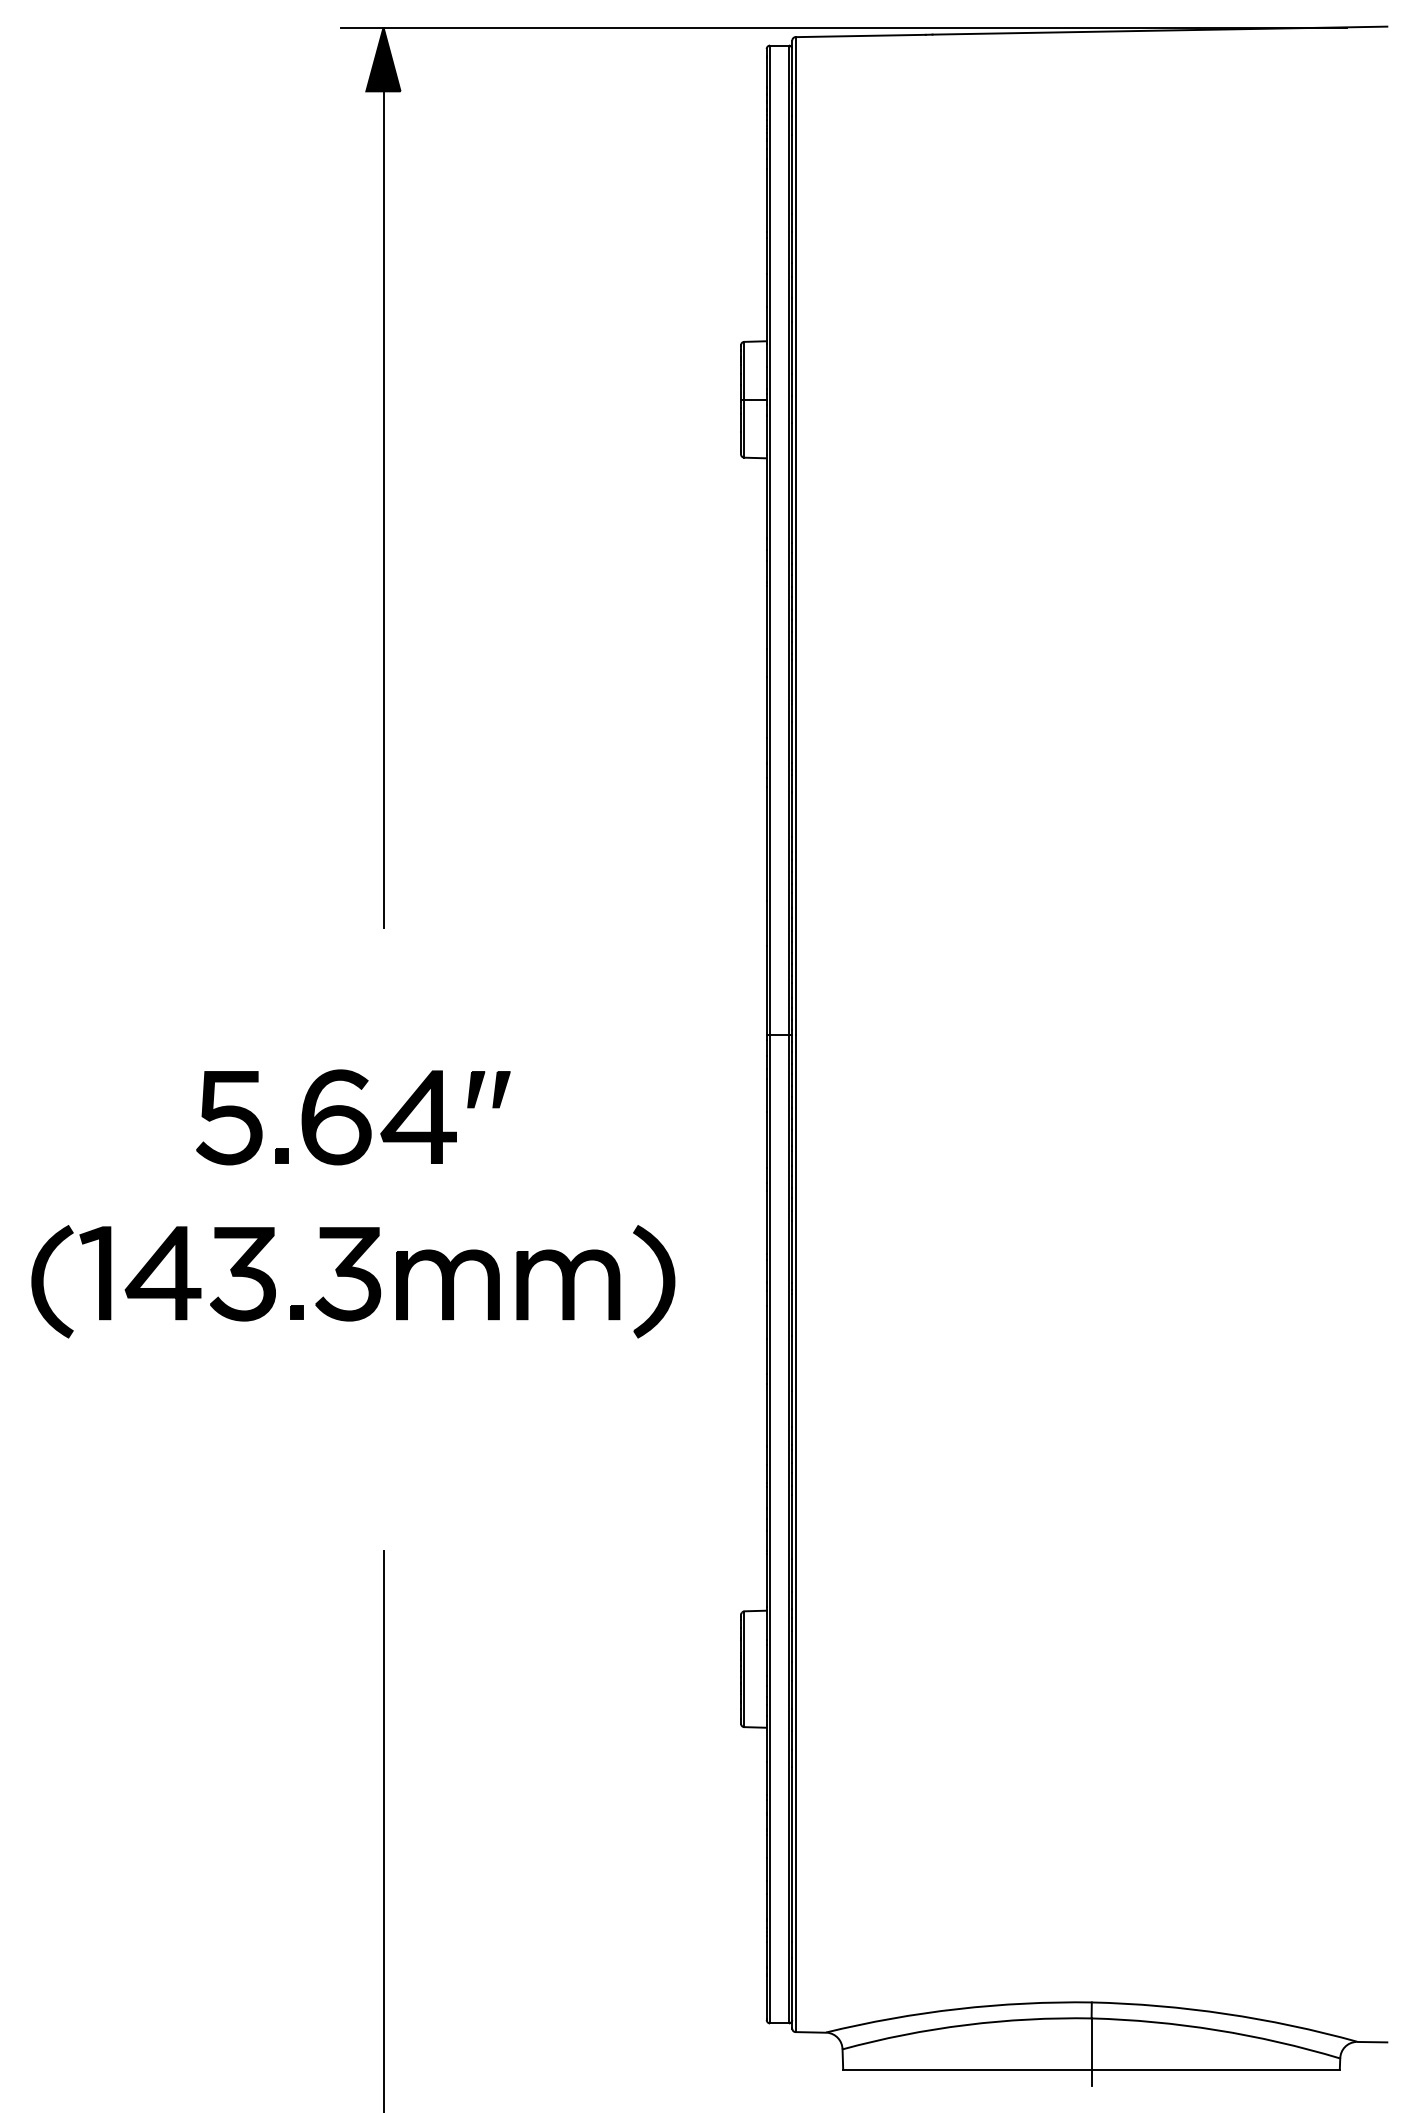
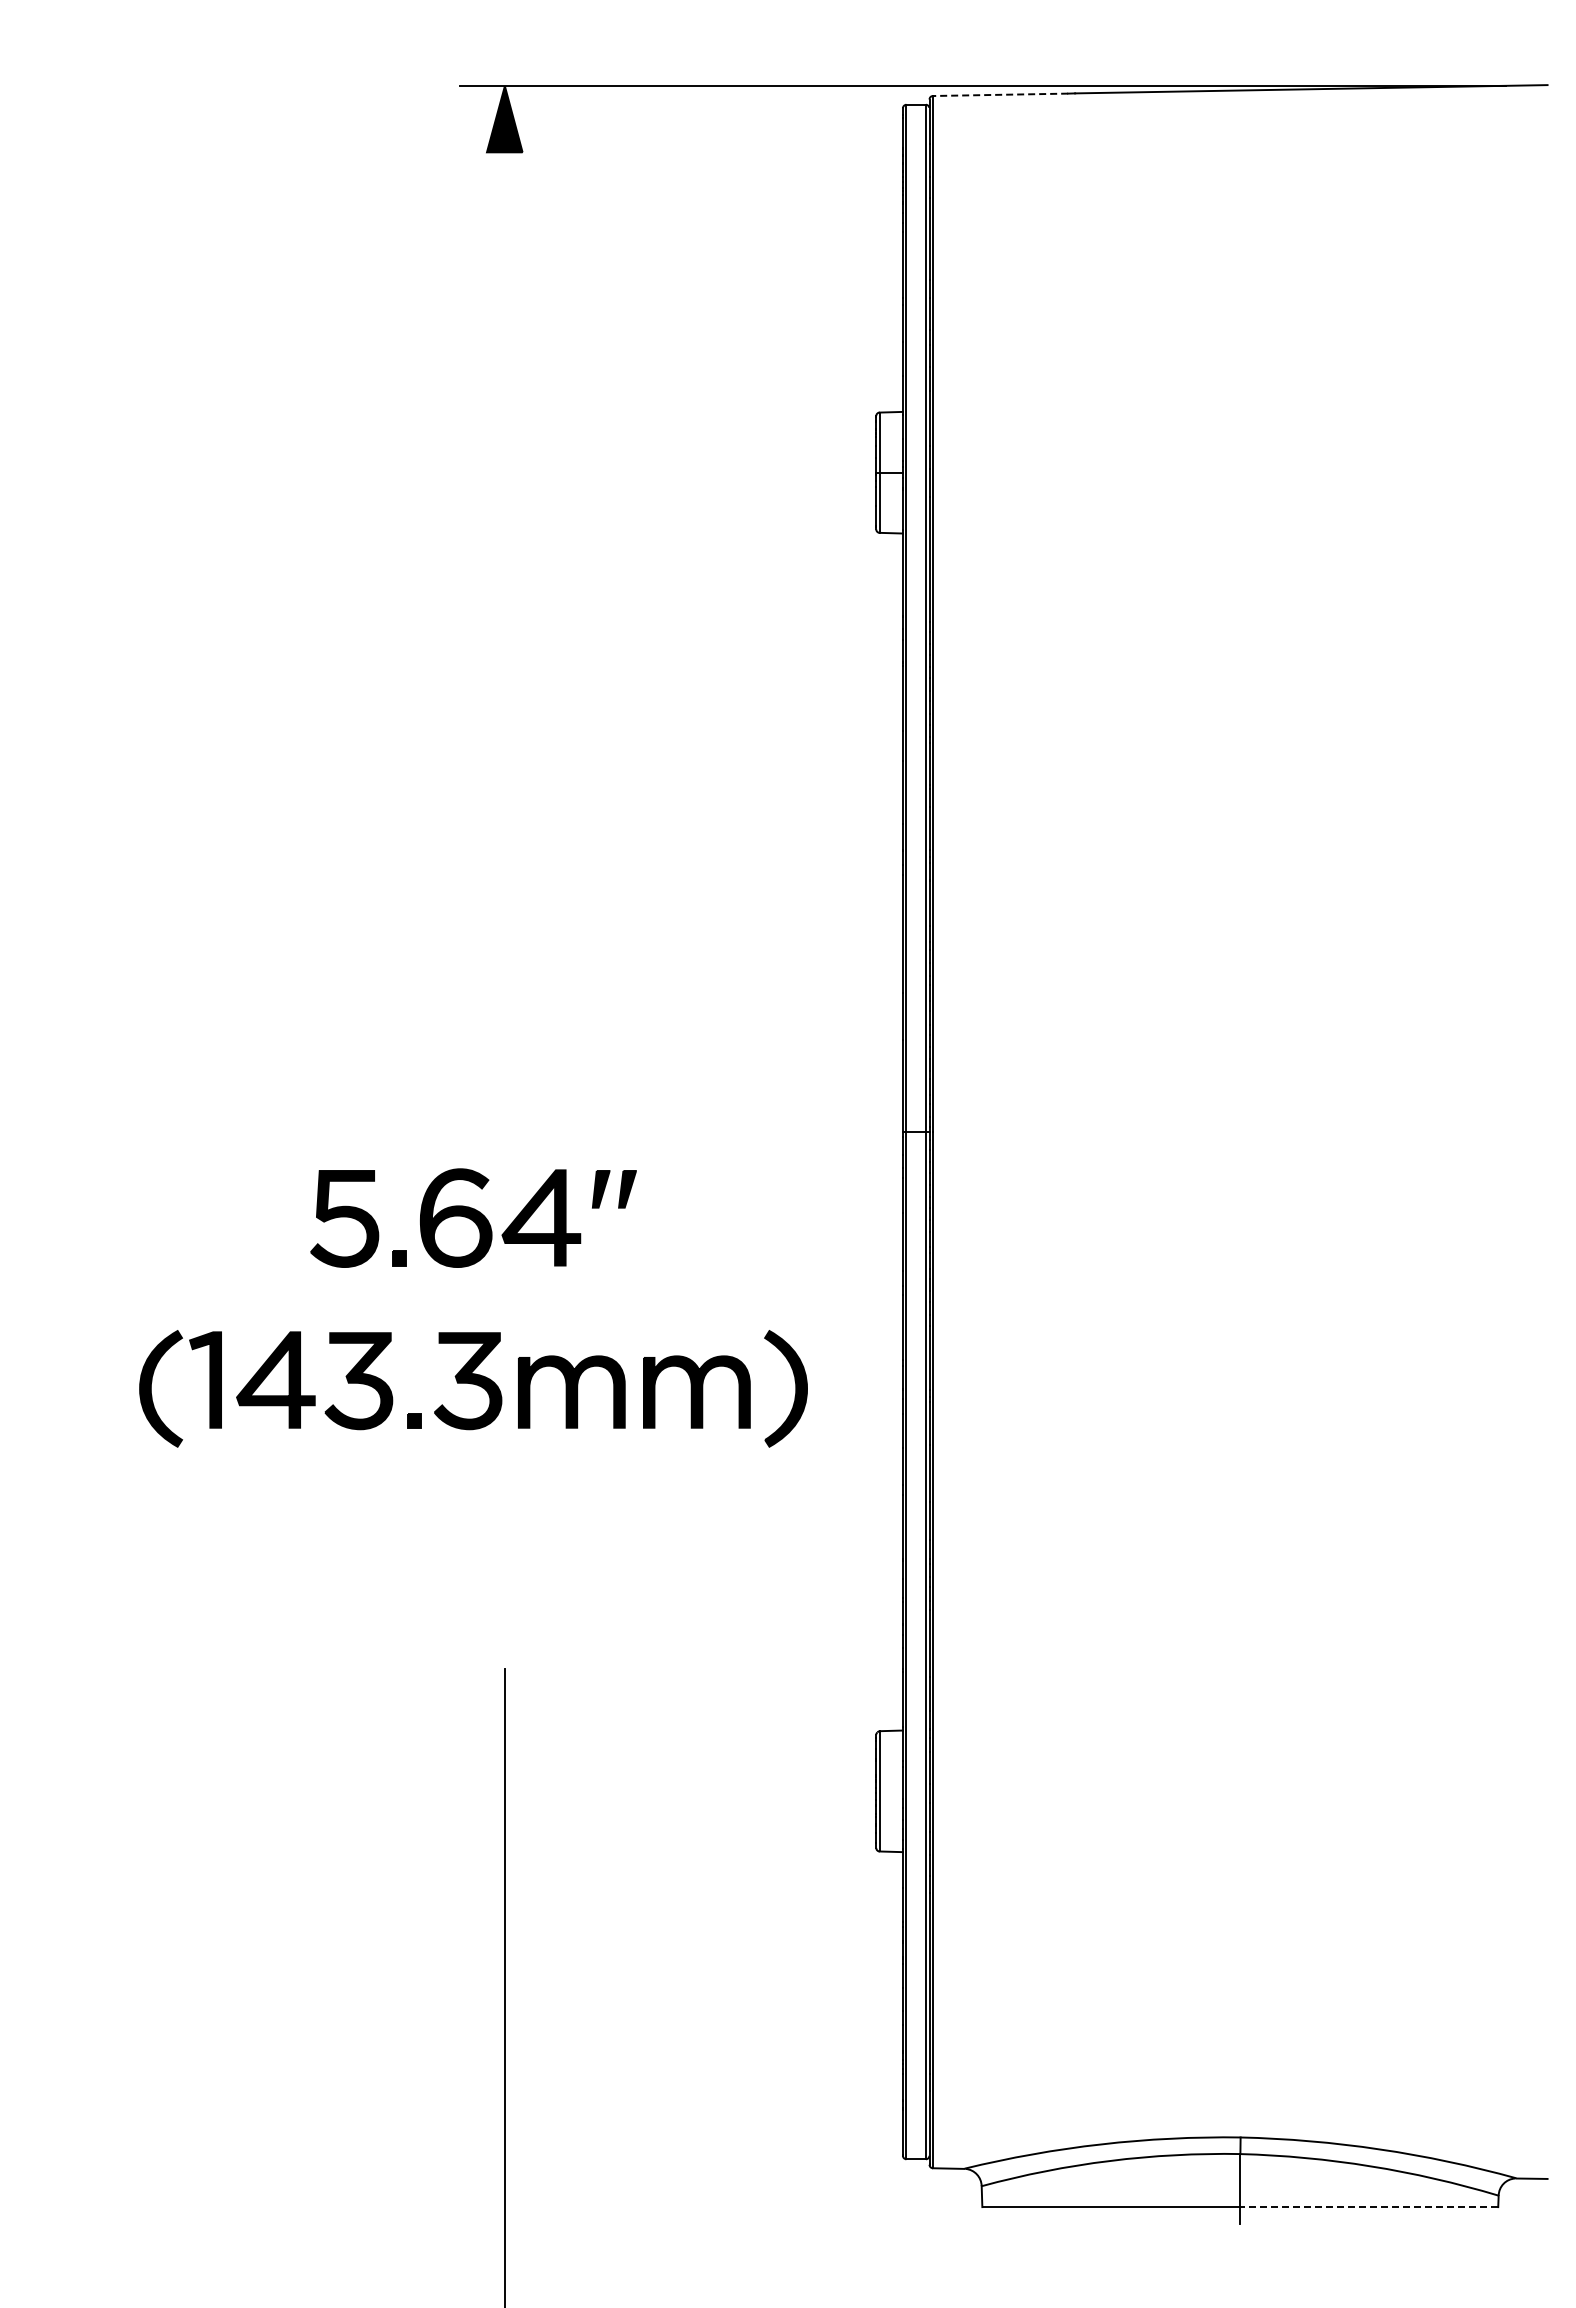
line: (860, 35) -> (1000, 94), solid -> dashed
line: (383, 477) -> (504, 553), removed
line: (1215, 2069) -> (1369, 2207), solid -> dashed

